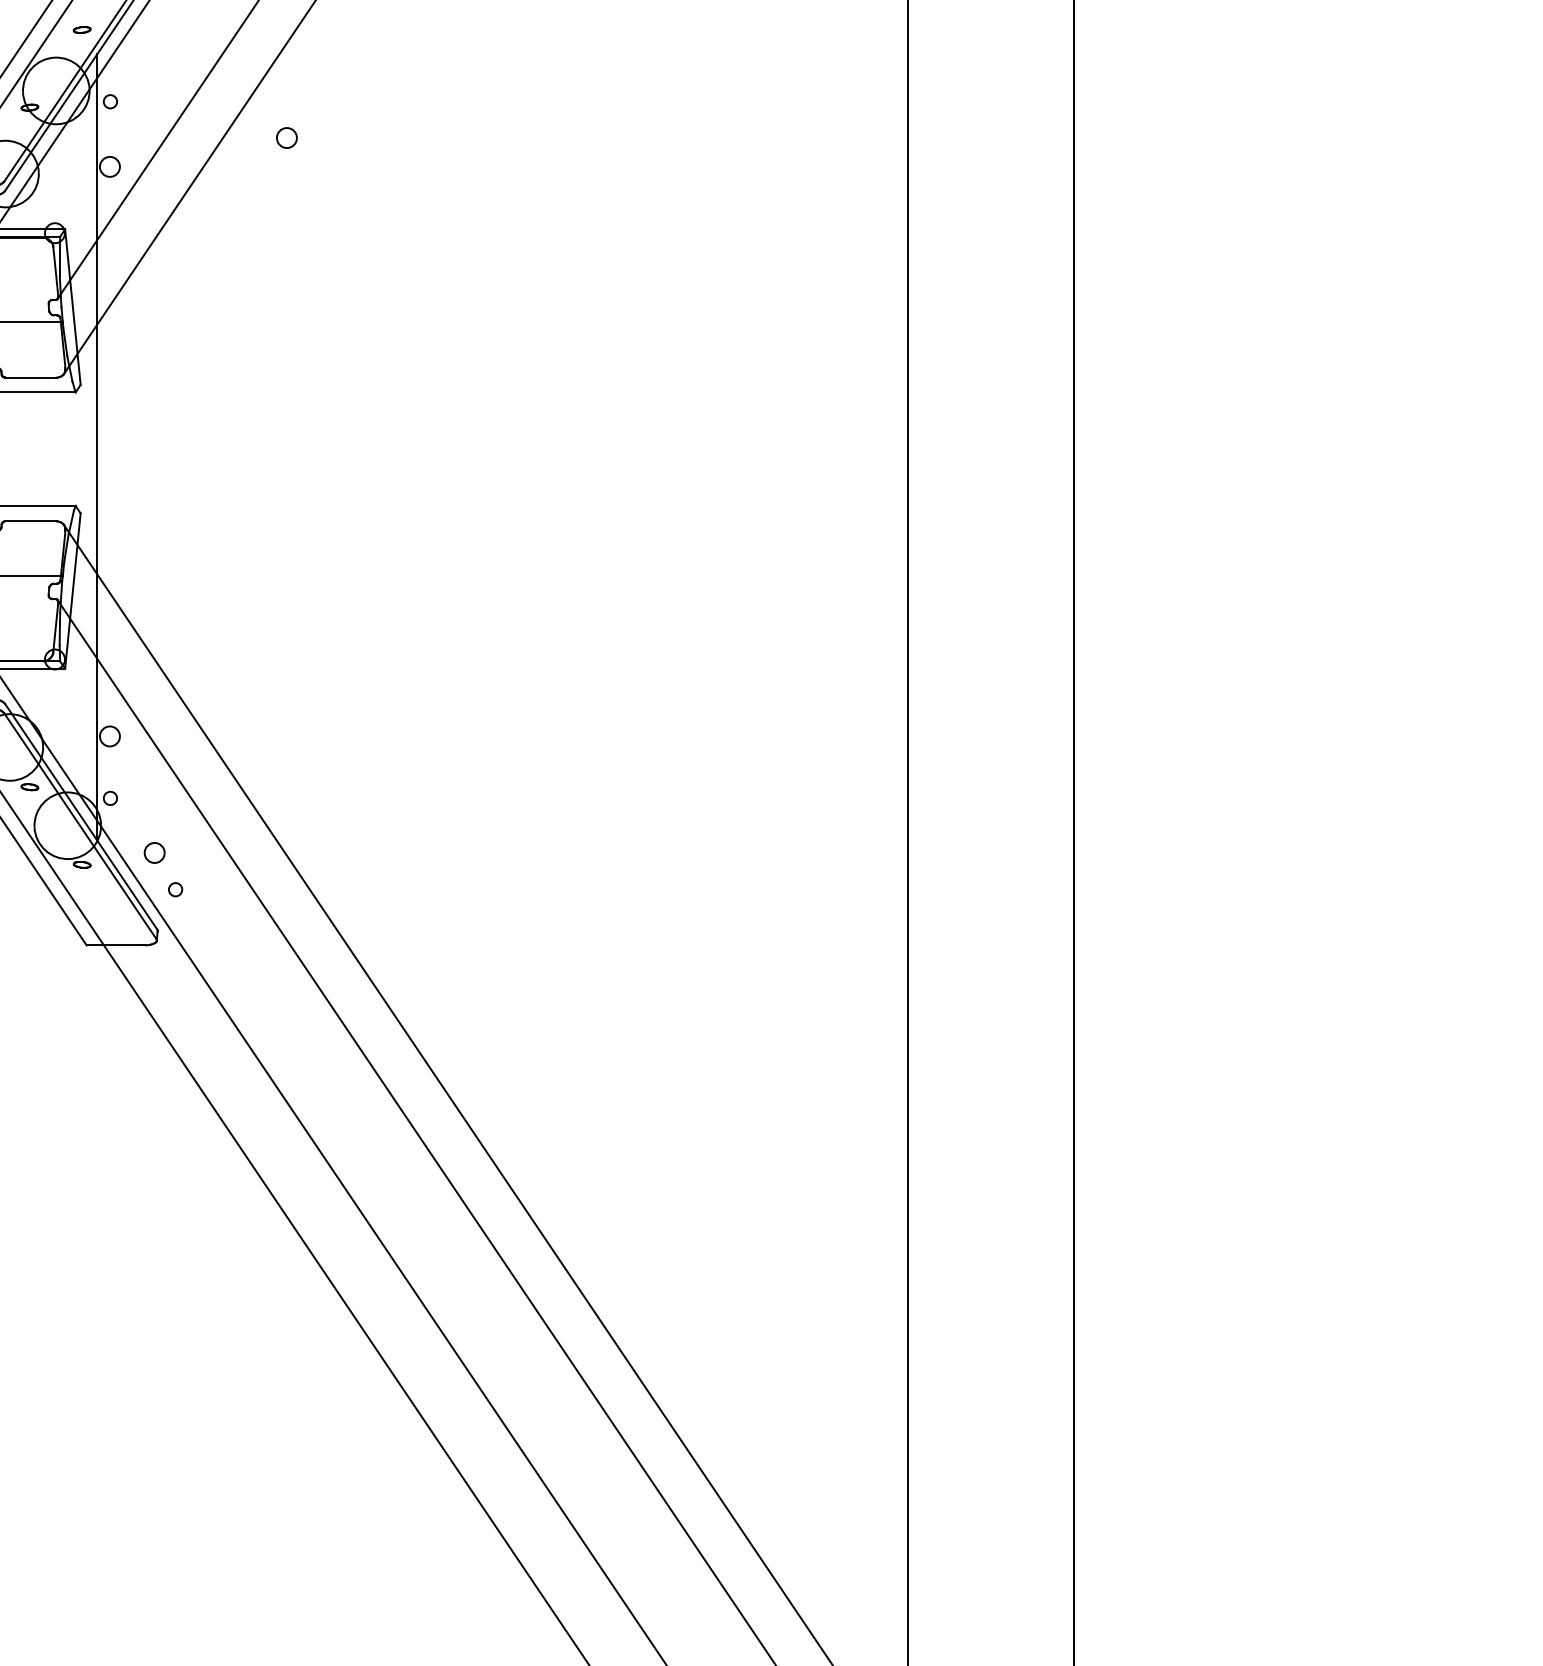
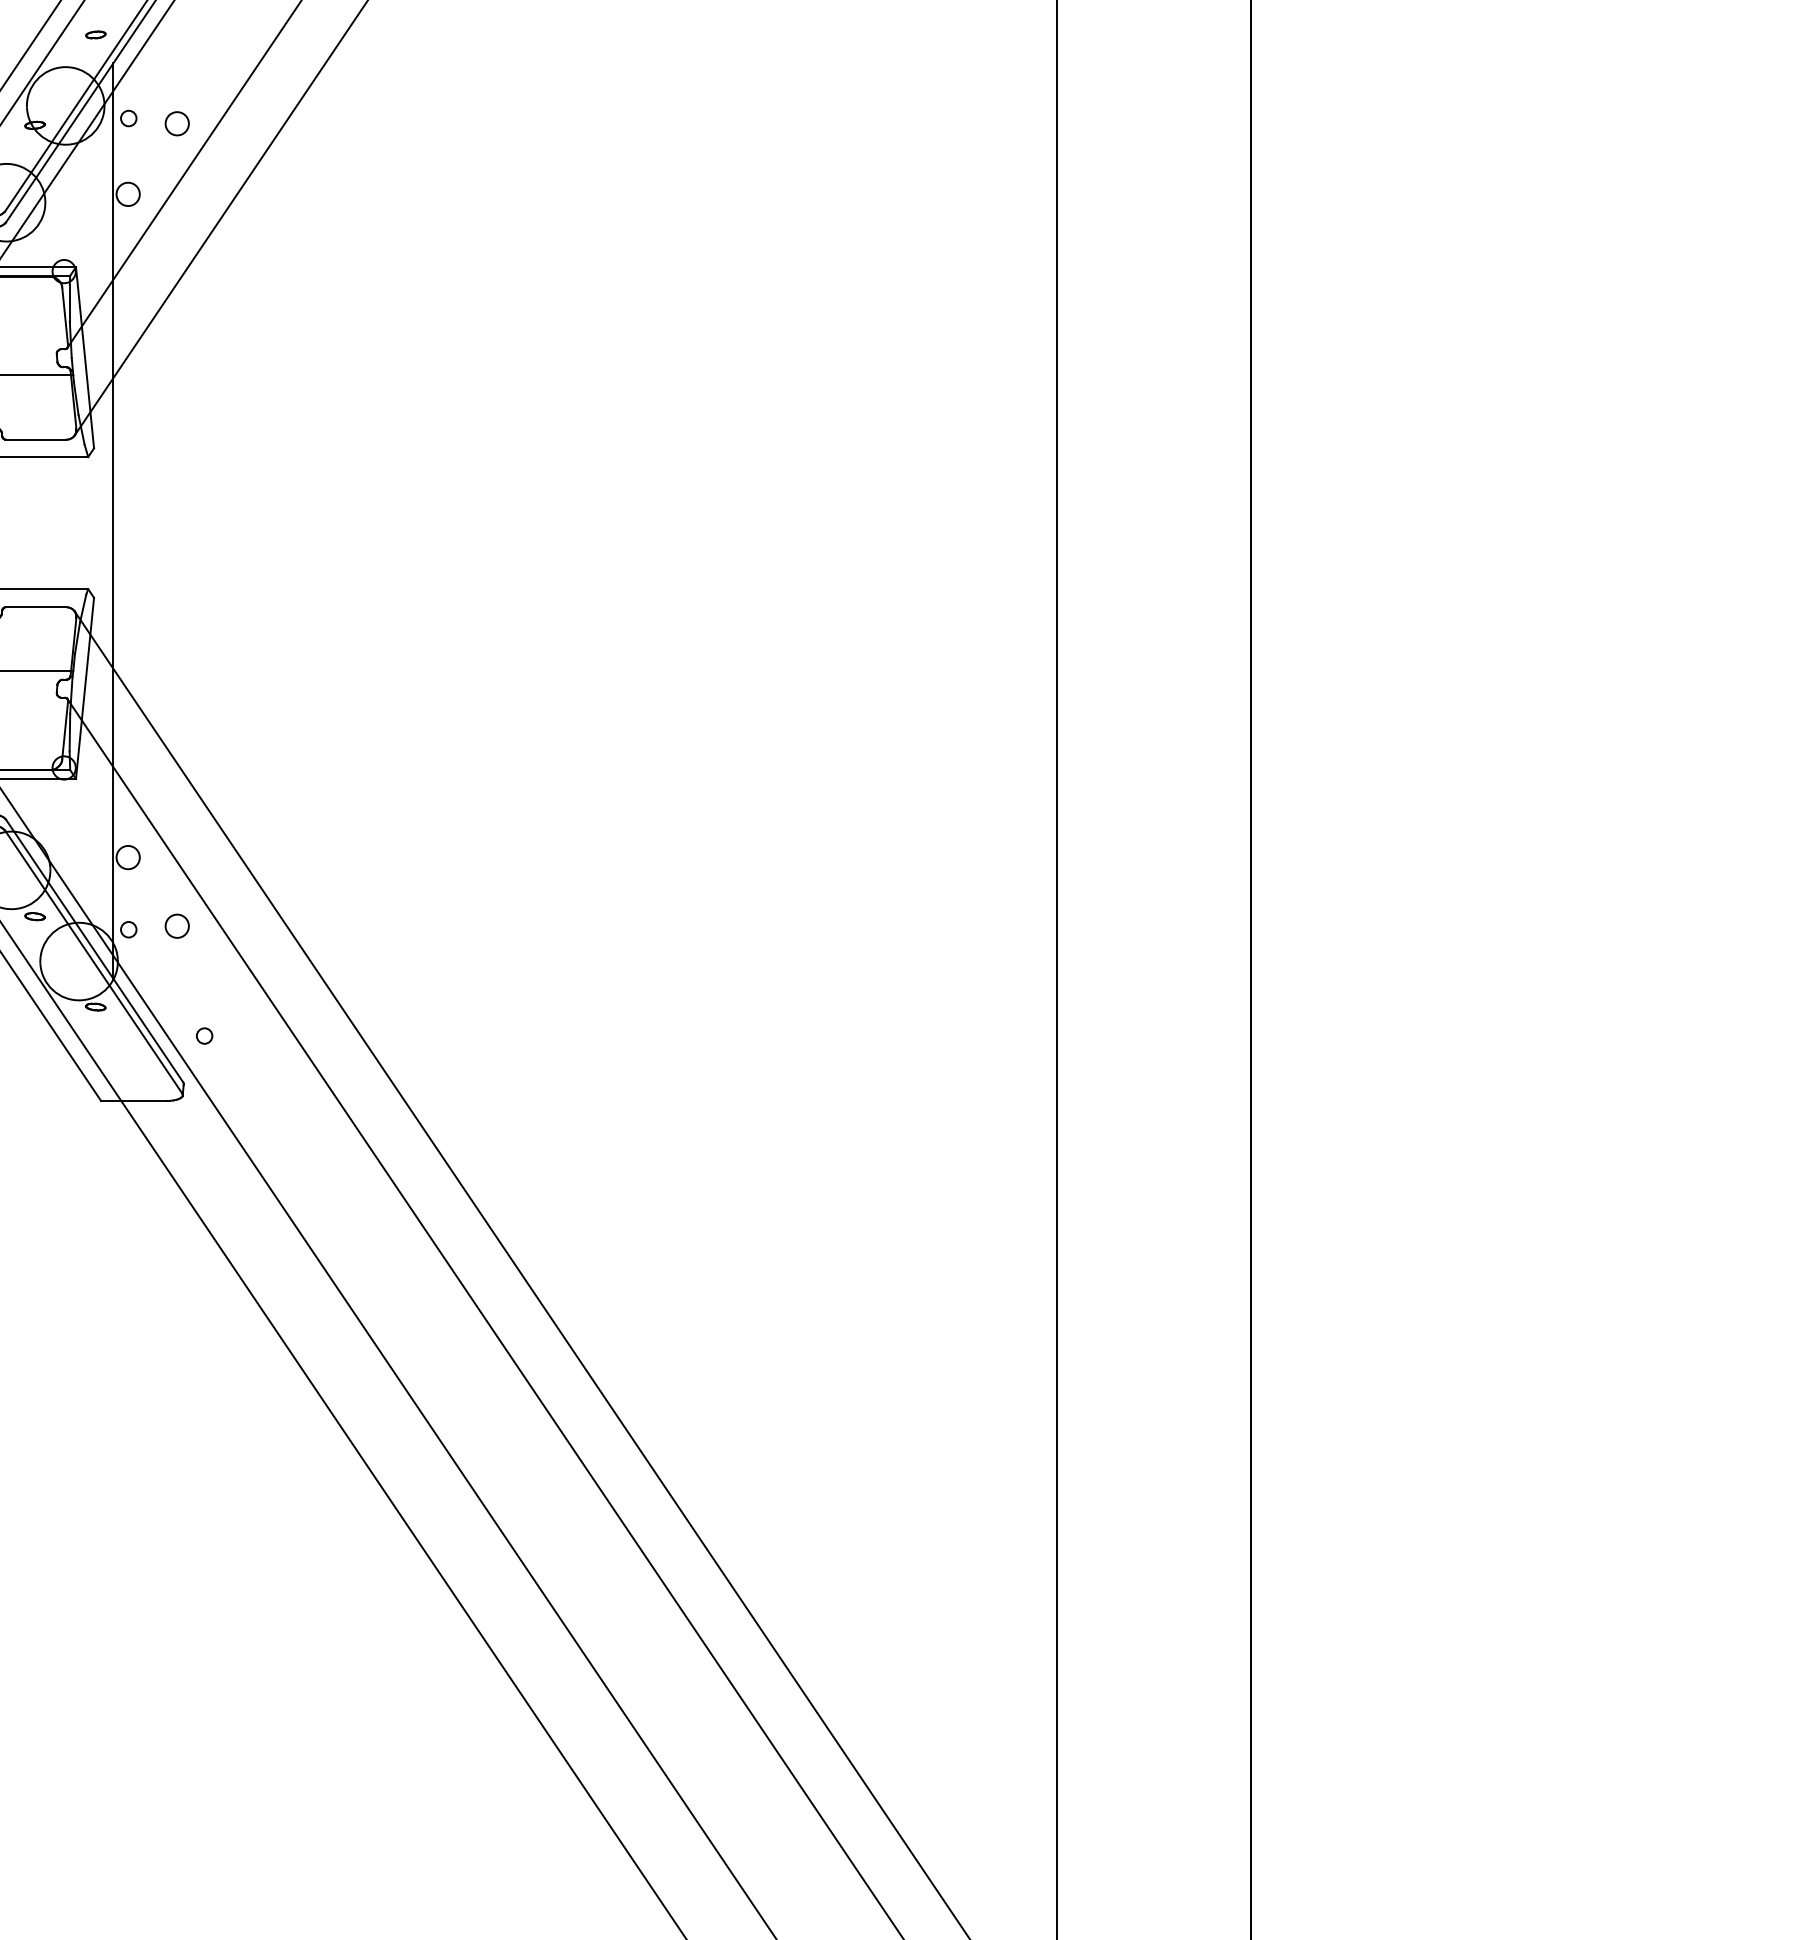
circle: (286, 137) -> (176, 123), moved
circle: (154, 852) -> (176, 925), moved

